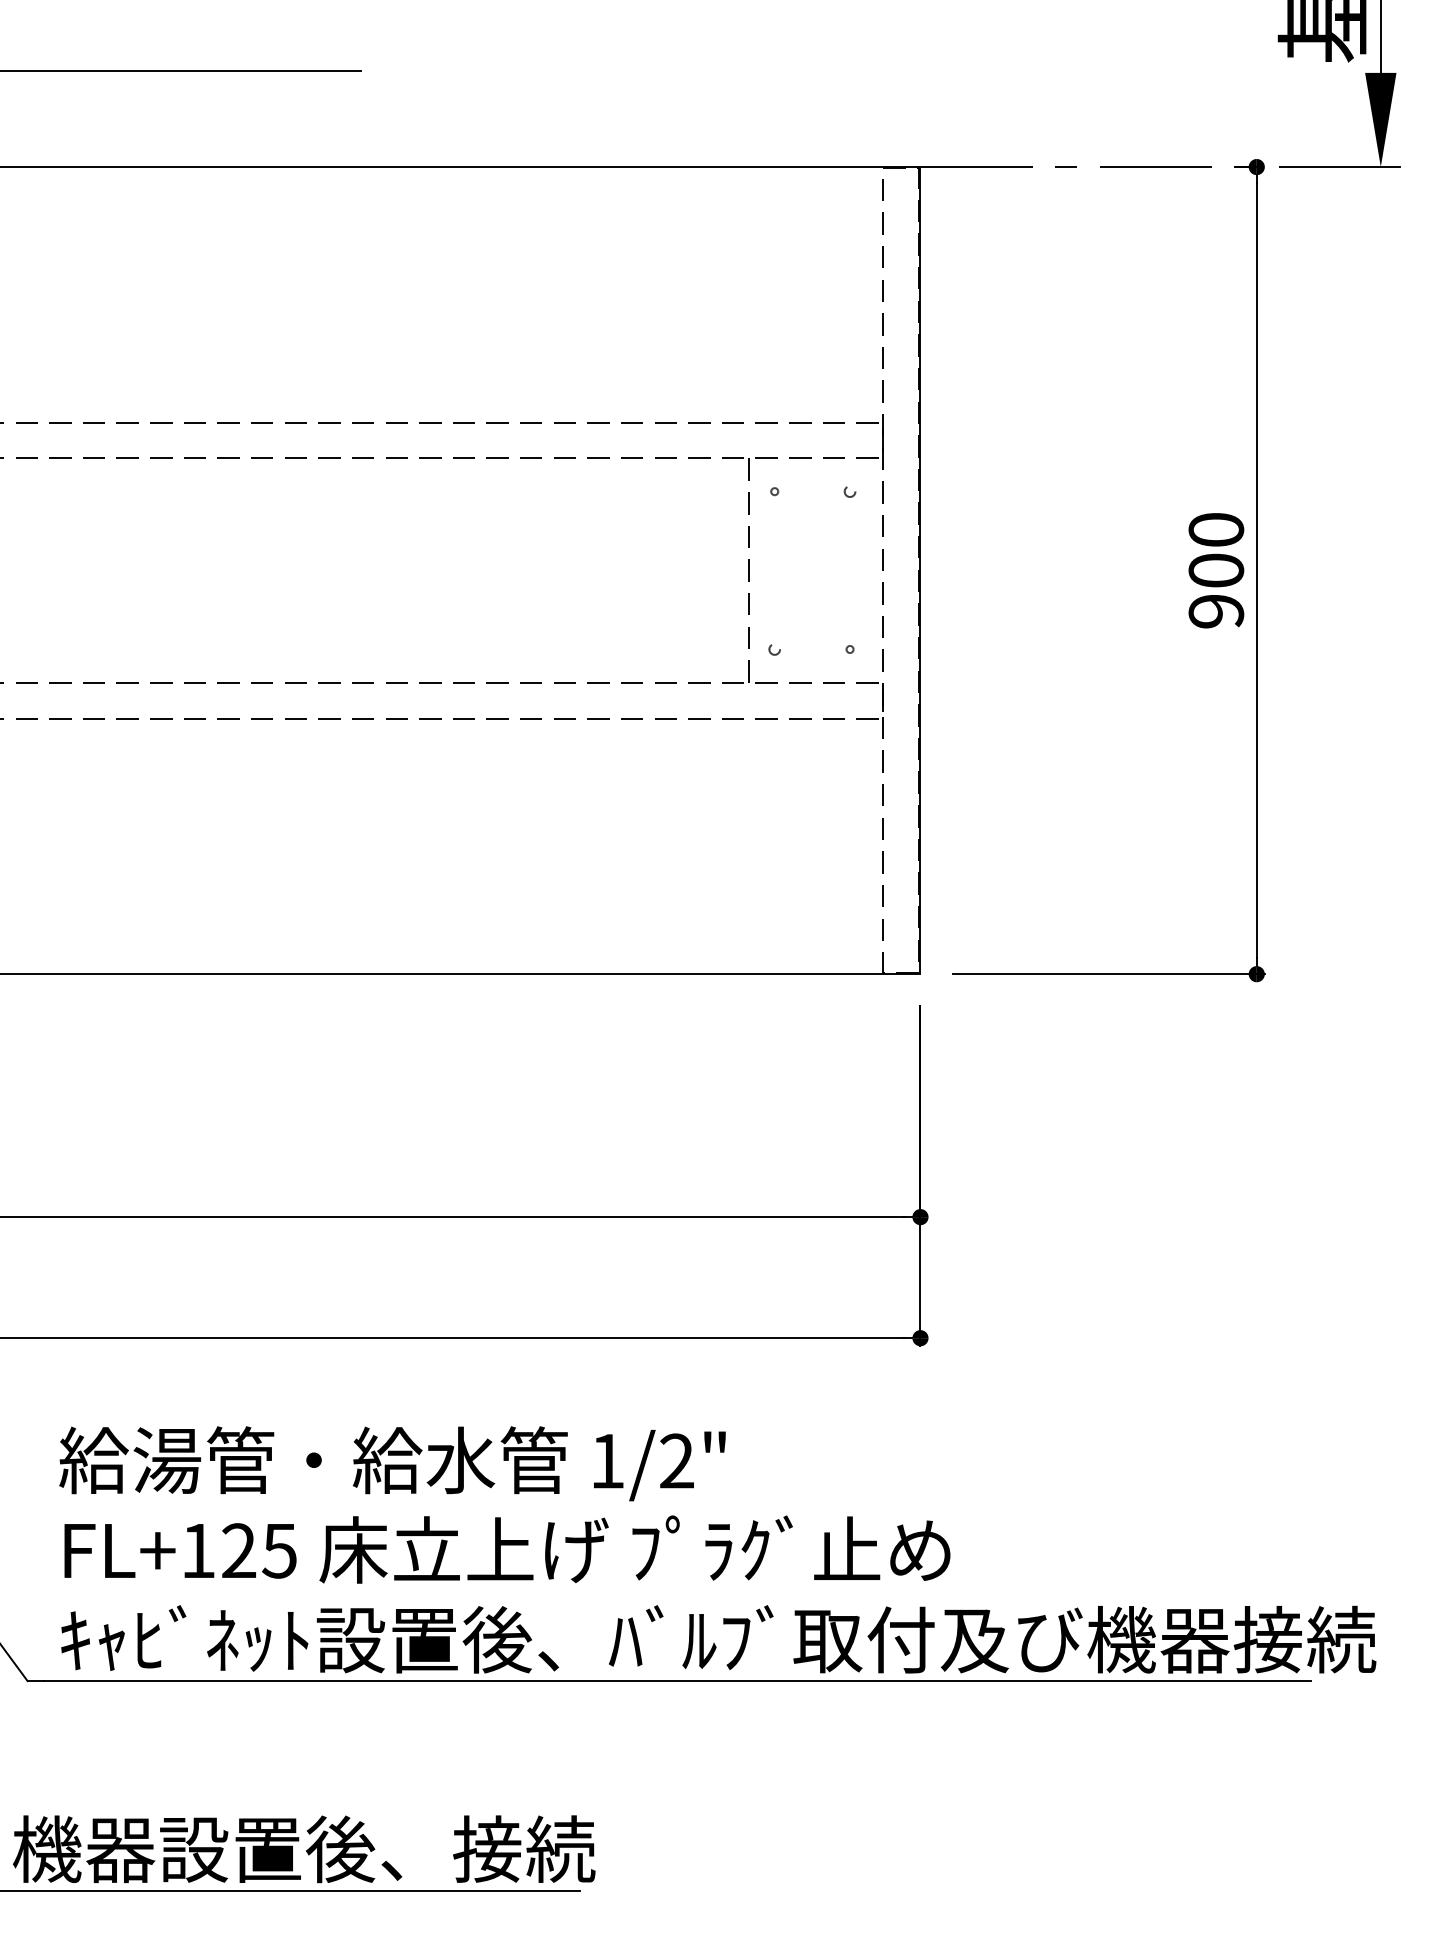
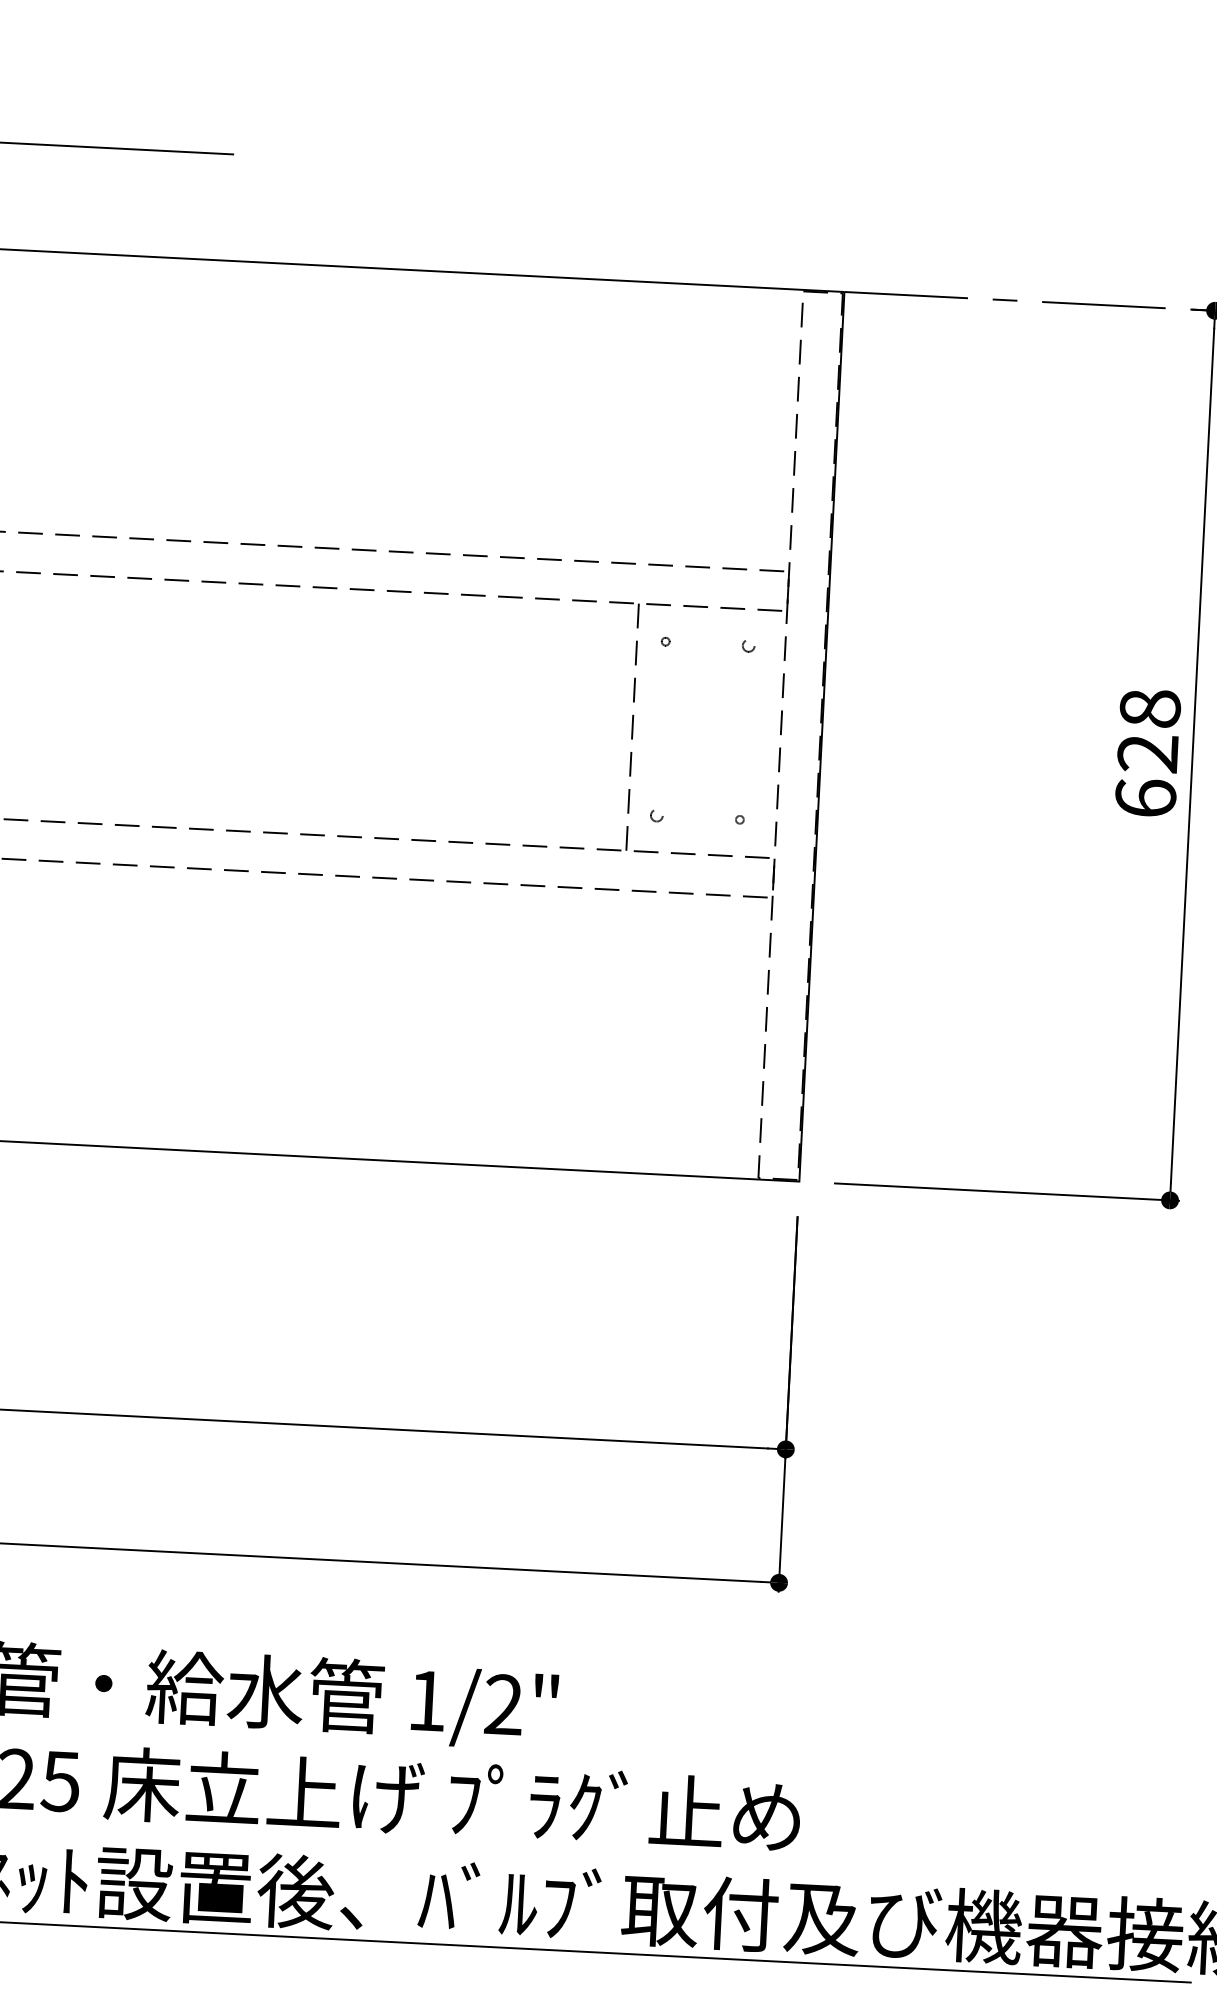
text: (1216, 570) -> (1148, 753), 900 -> 628

